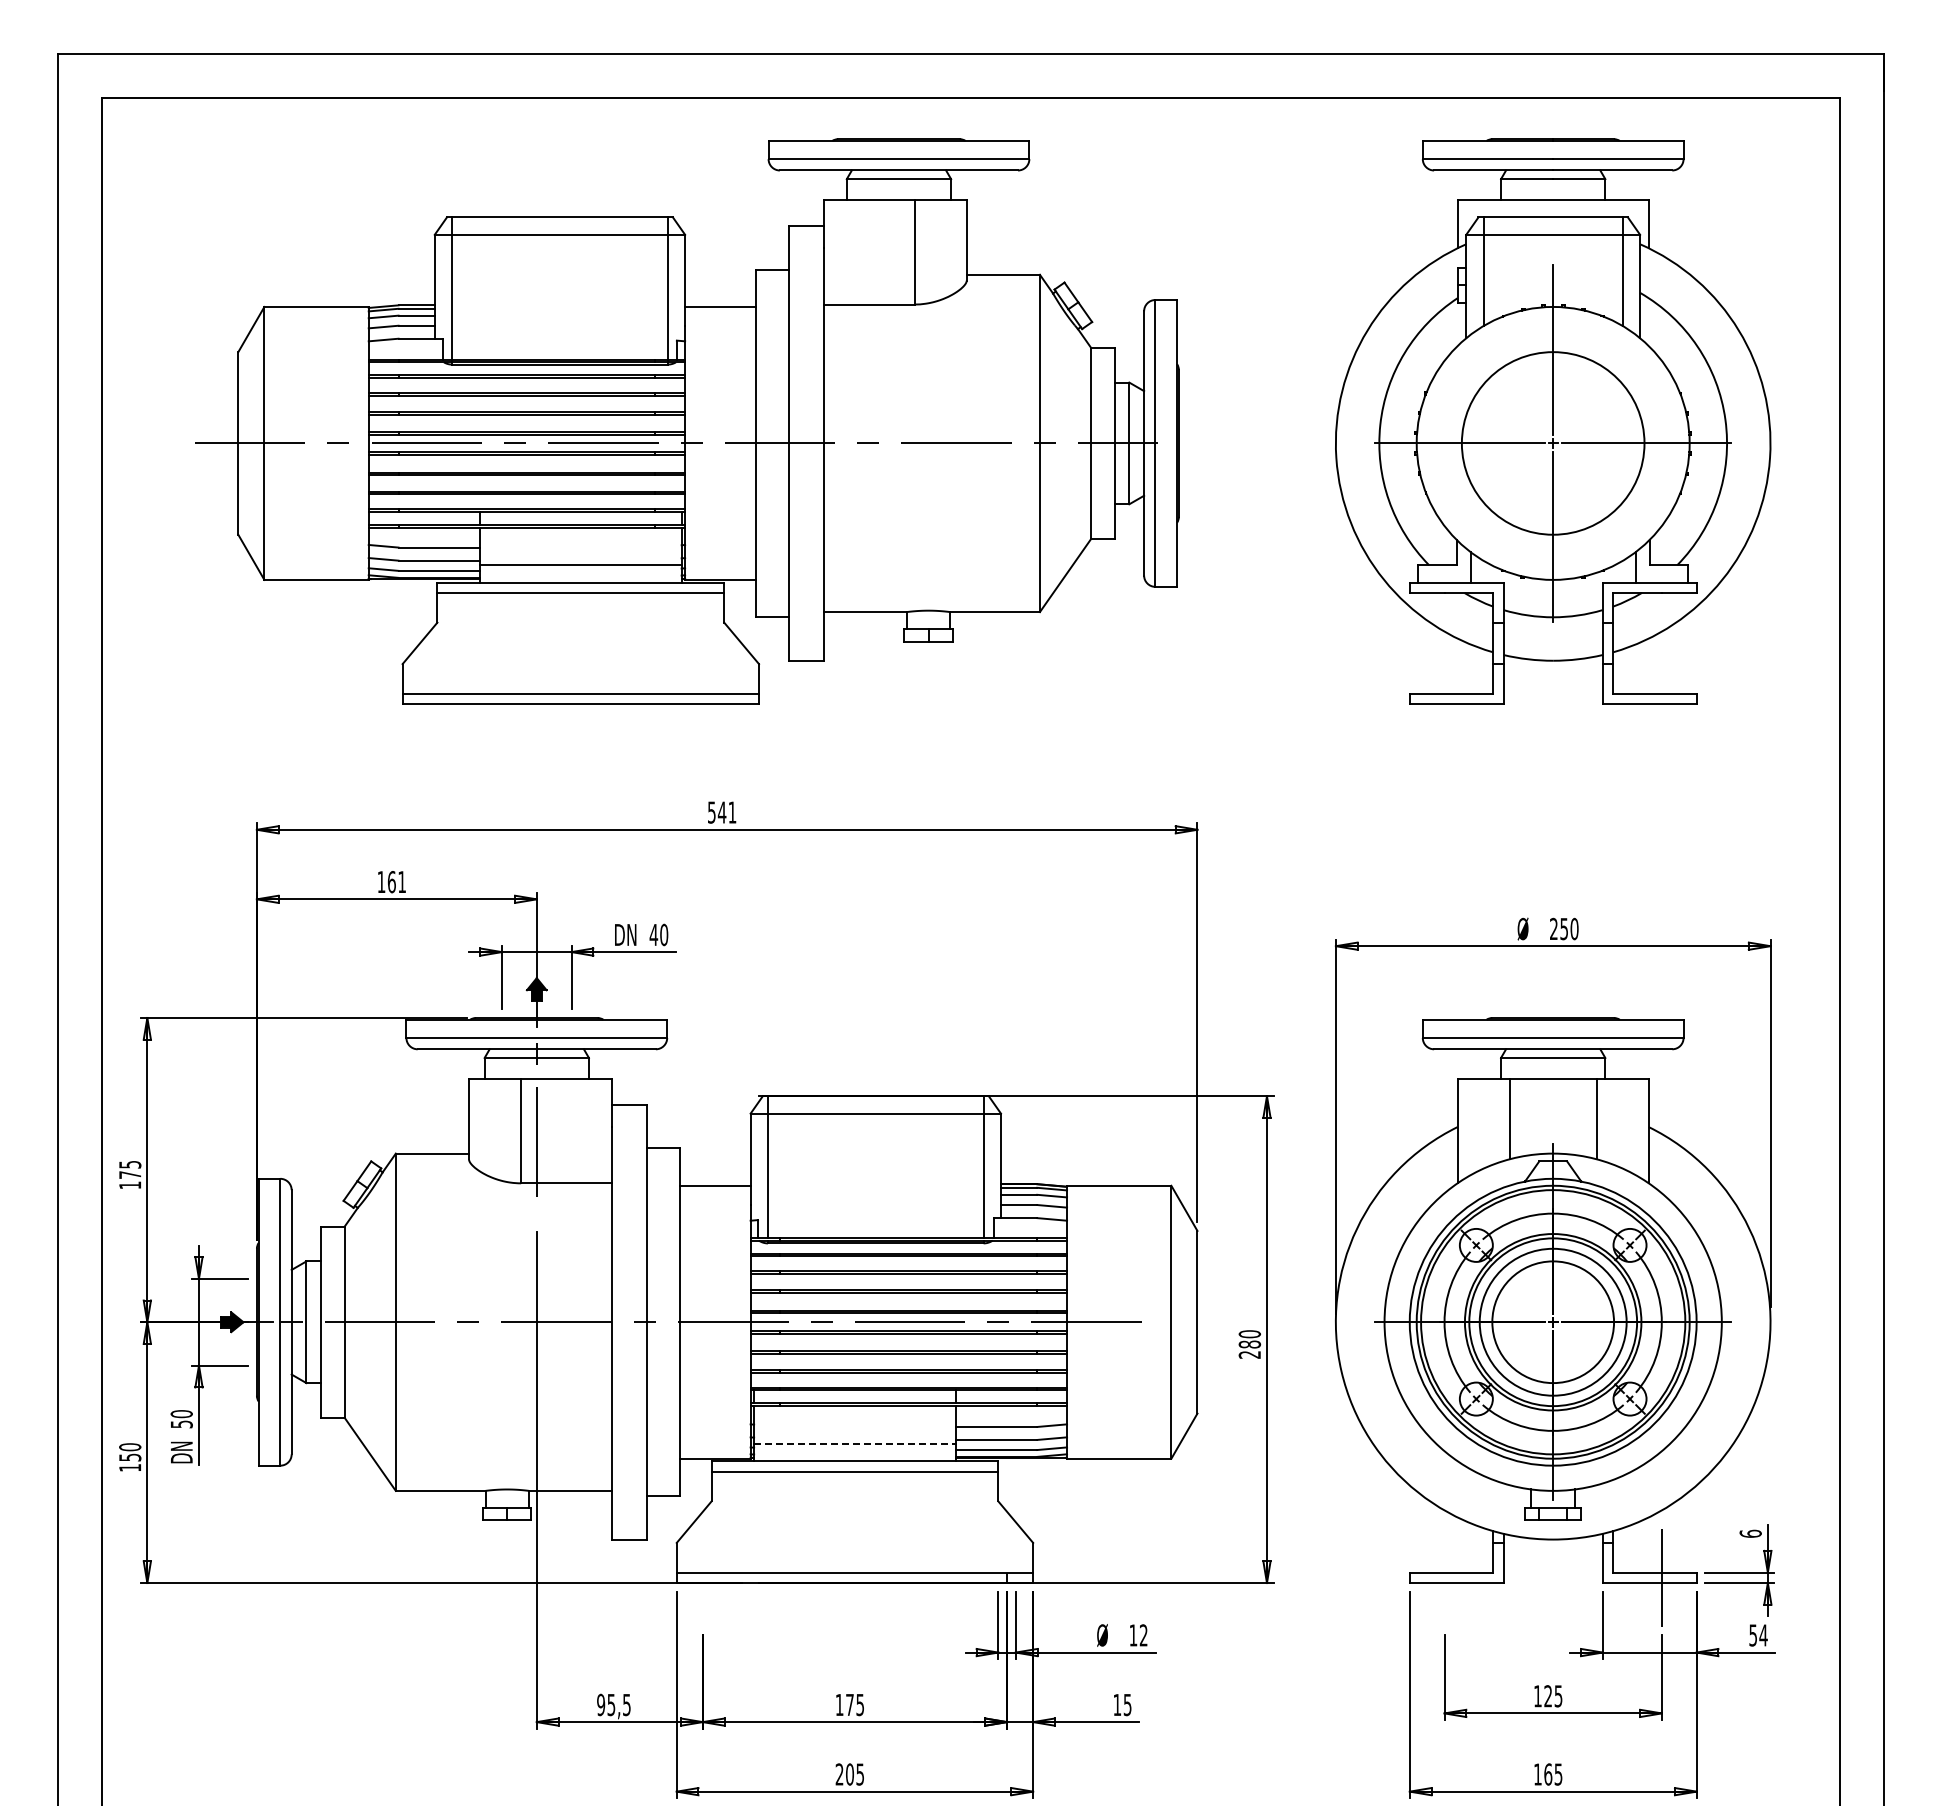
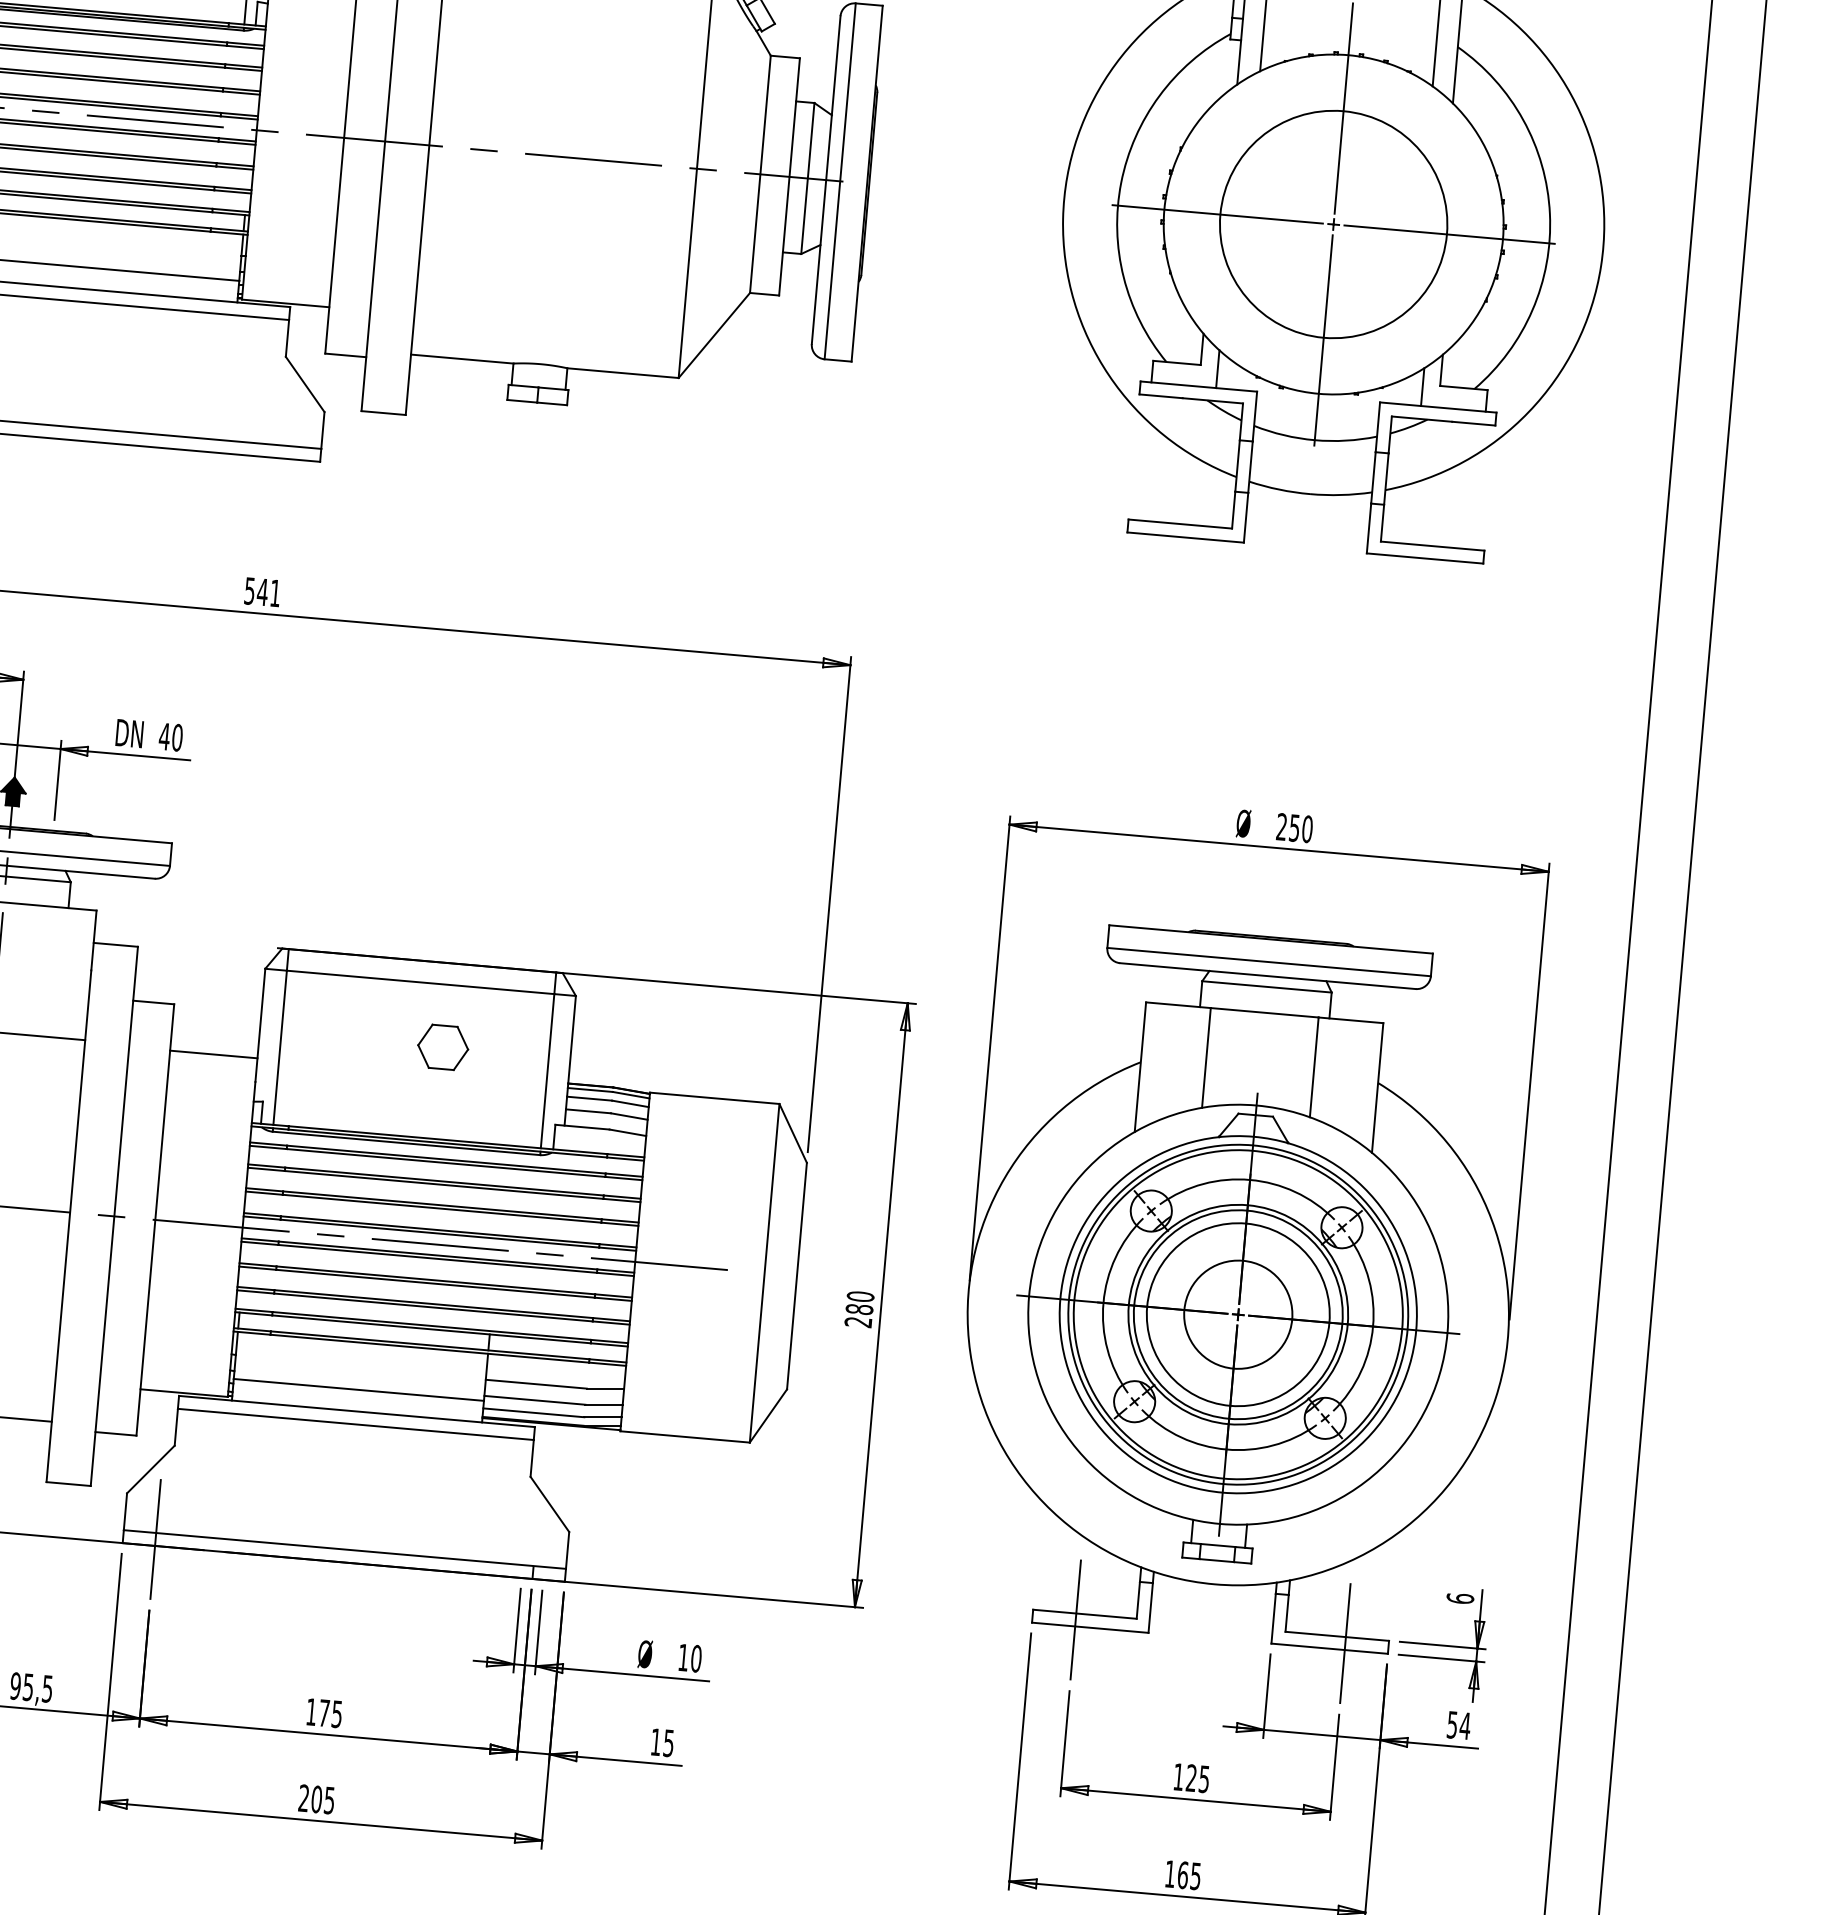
part: (898, 1163) -> (443, 1046), added
circle: (1552, 1321) -> (1237, 1313), size x0.71
line: (854, 1443) -> (358, 1389), dashed -> solid
line: (702, 1577) -> (155, 1539), added
line: (1444, 1577) -> (1075, 1619), added
text: (1143, 1635) -> (696, 1658), 12 -> 10

